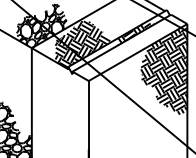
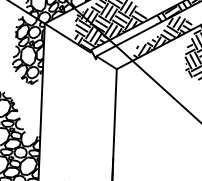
hatch: (123, 54) -> (163, 36), added
hatch: (19, 69) -> (27, 50), added

